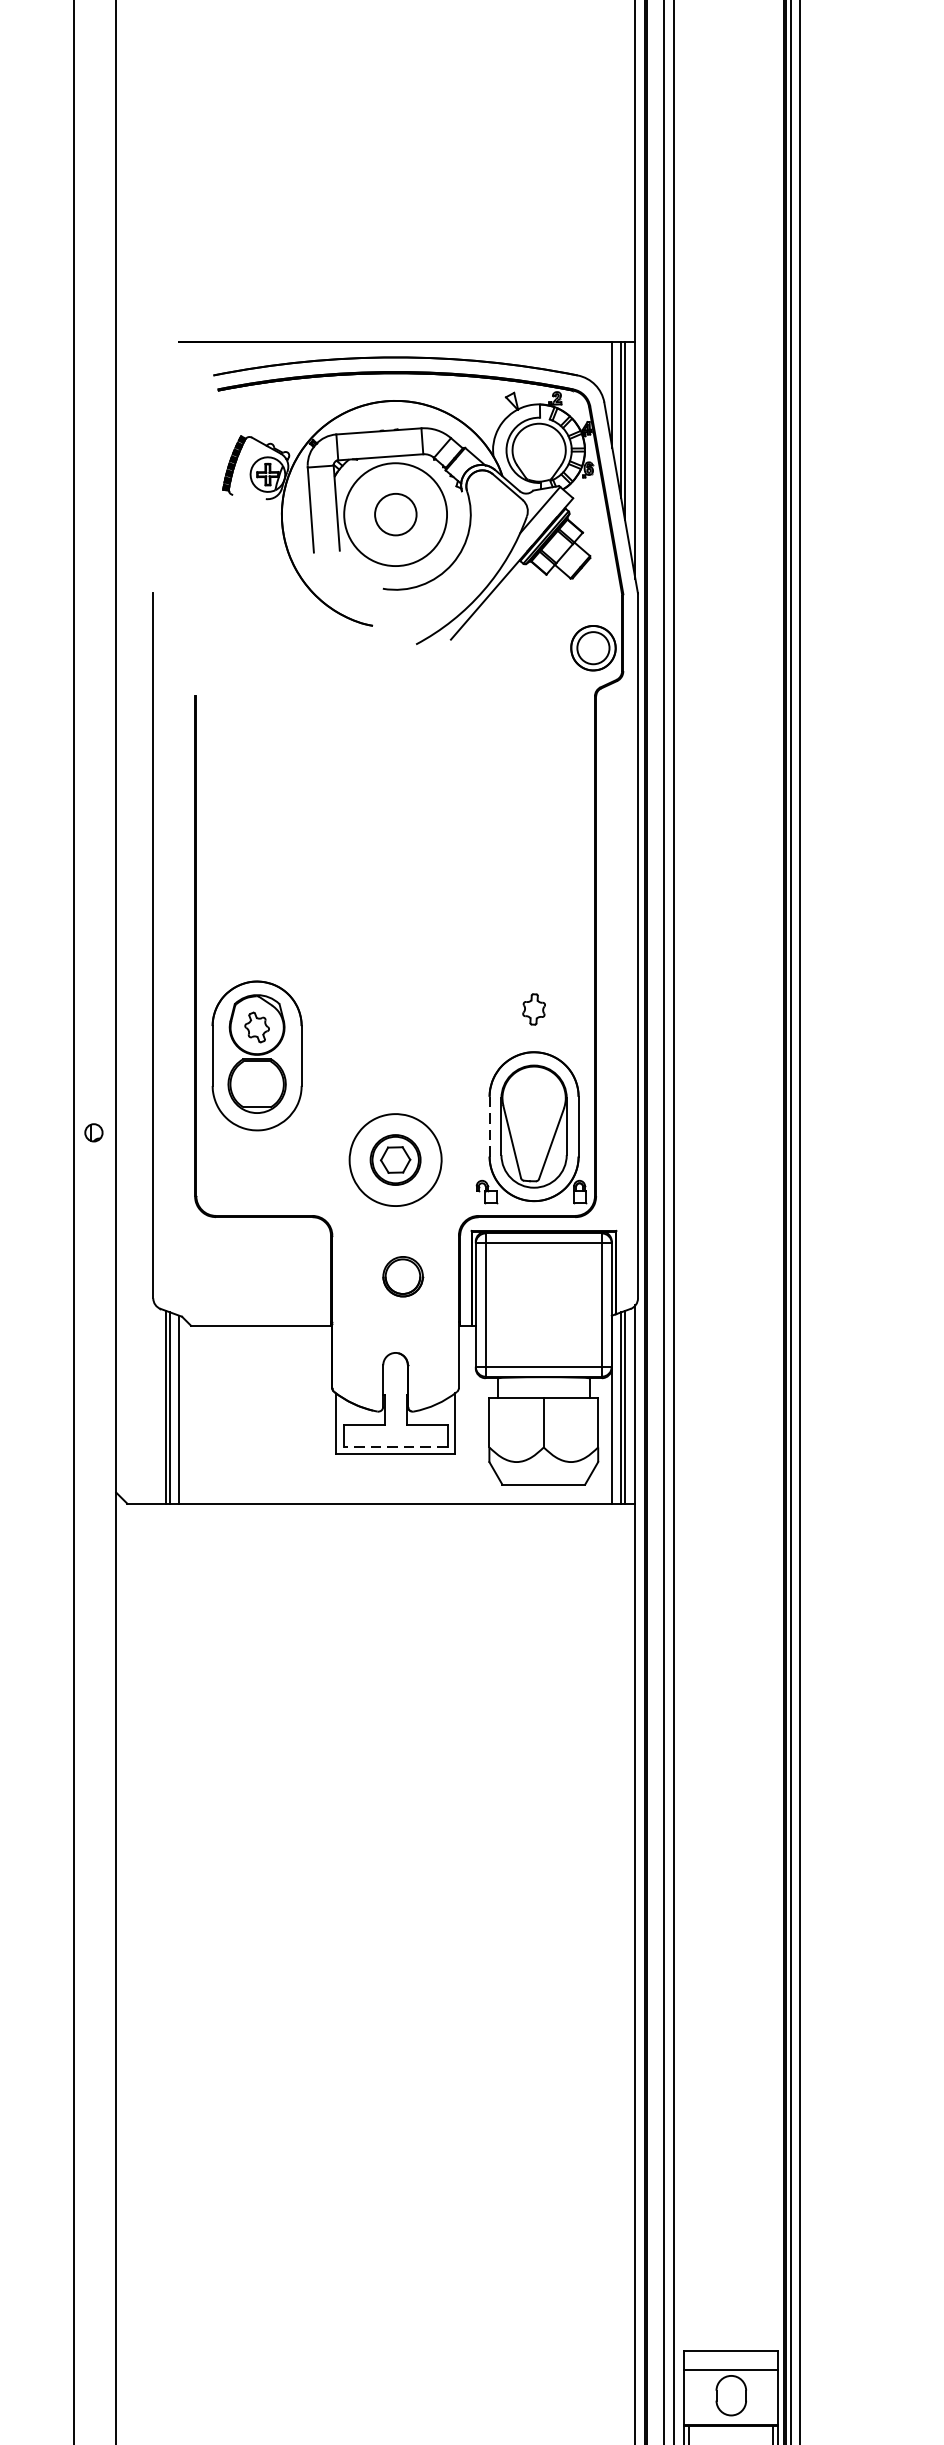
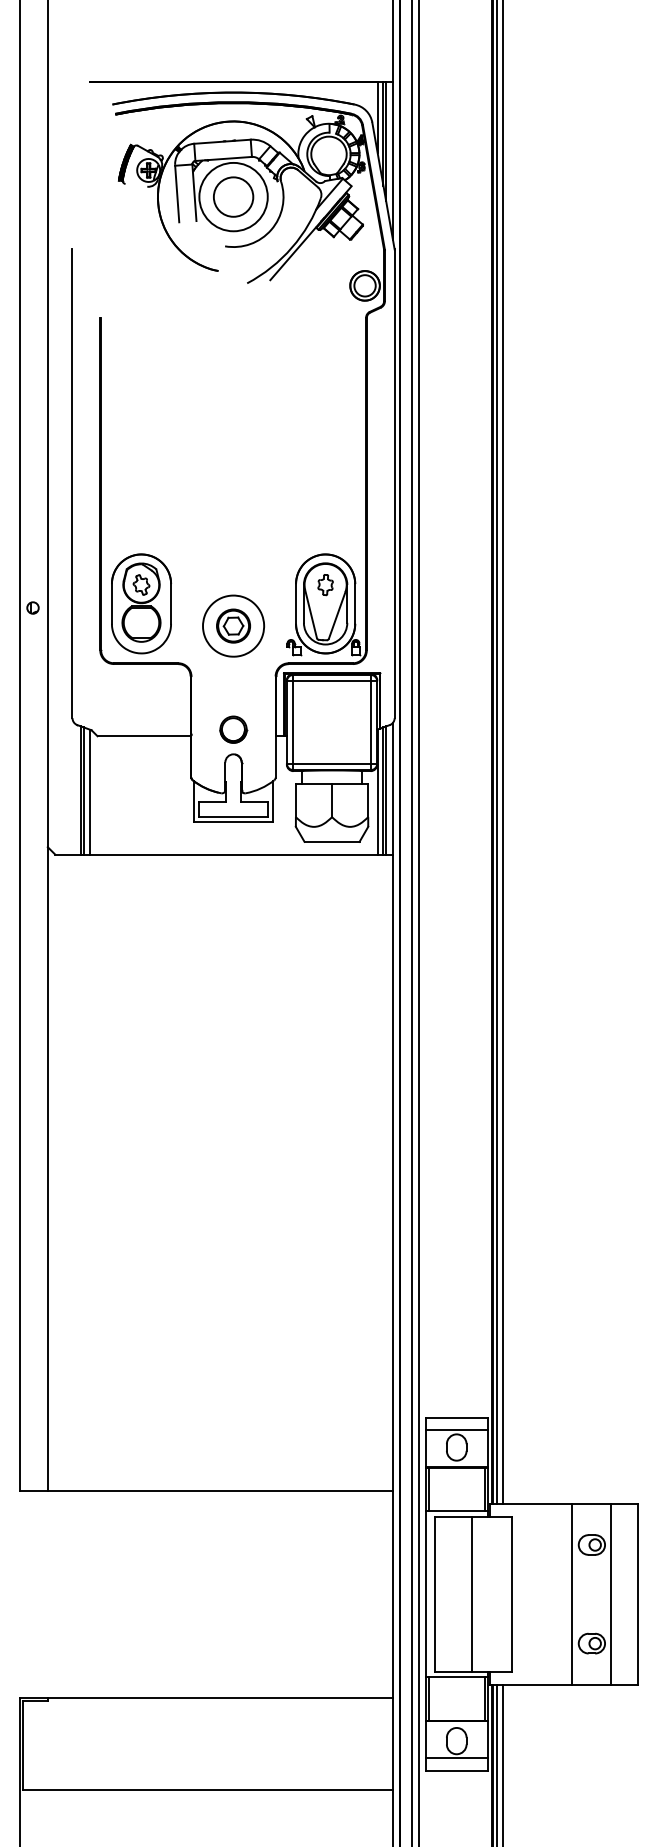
circle: (395, 513) -> (233, 196), size x1.43
part: (533, 1010) -> (325, 585), moved
part: (257, 1055) -> (141, 603), moved
line: (490, 1126) -> (296, 603), dashed -> solid
part: (403, 1276) -> (233, 729), moved
line: (395, 1446) -> (233, 816), dashed -> solid

